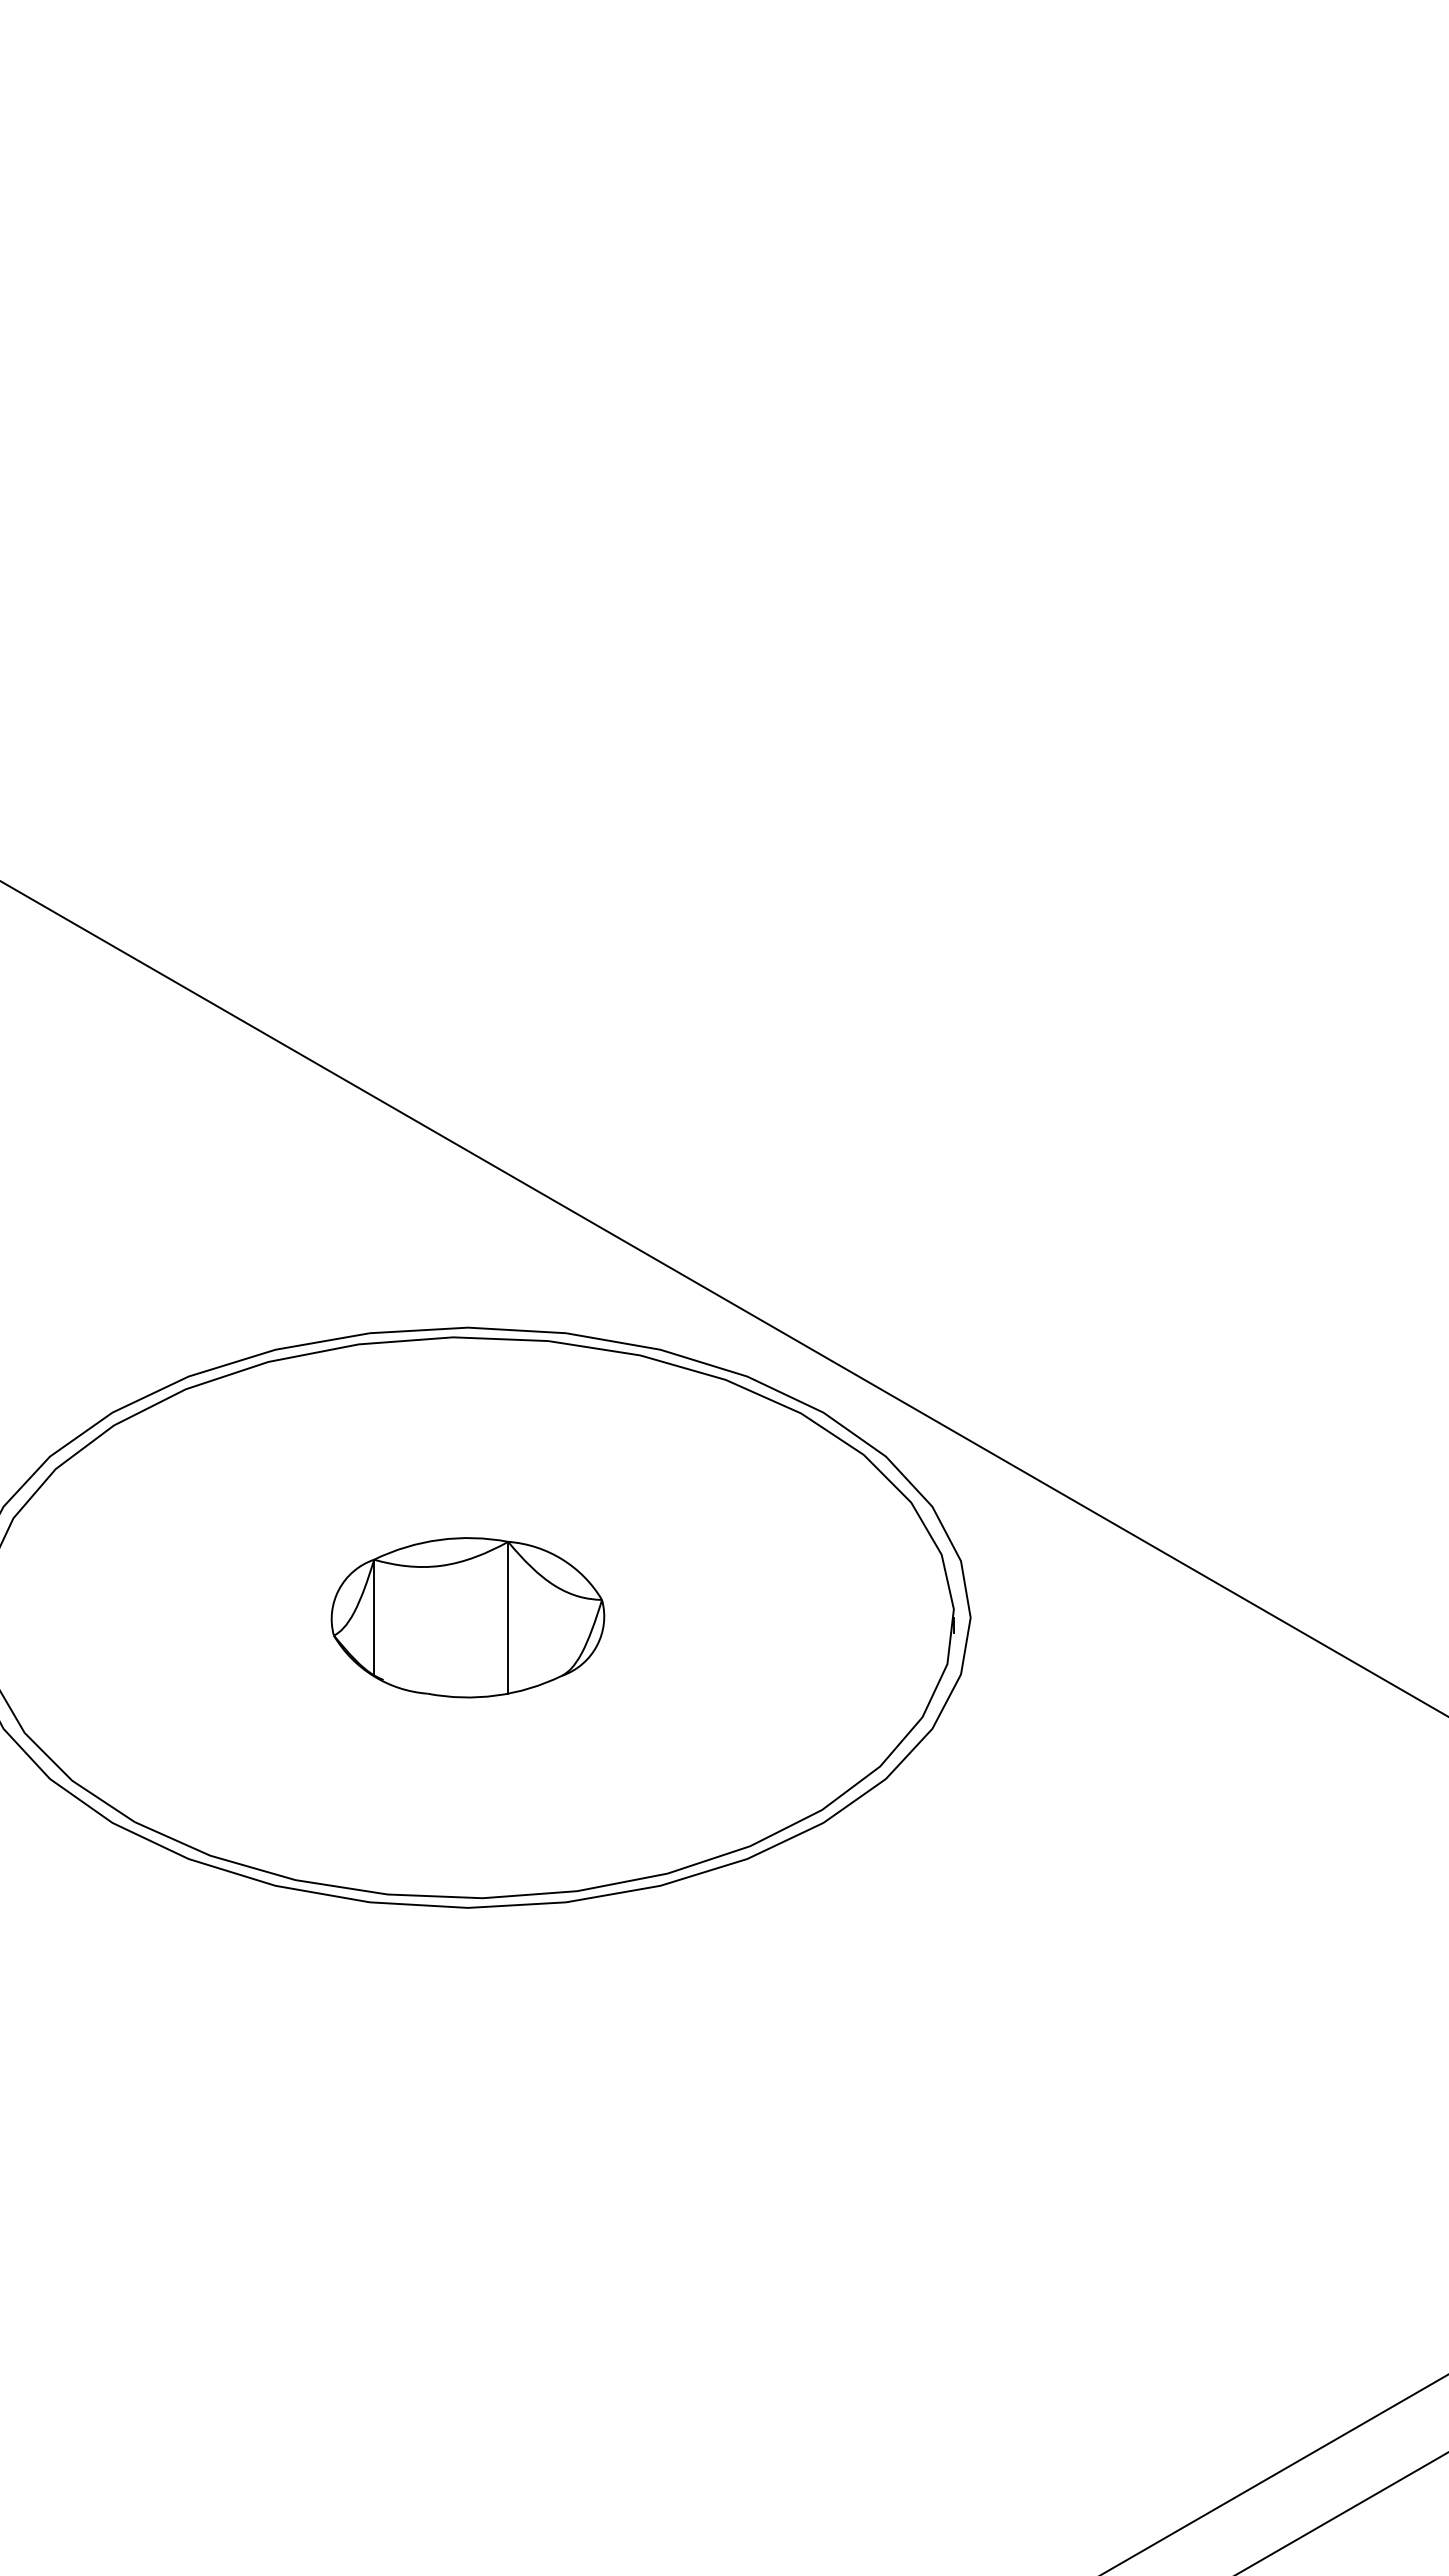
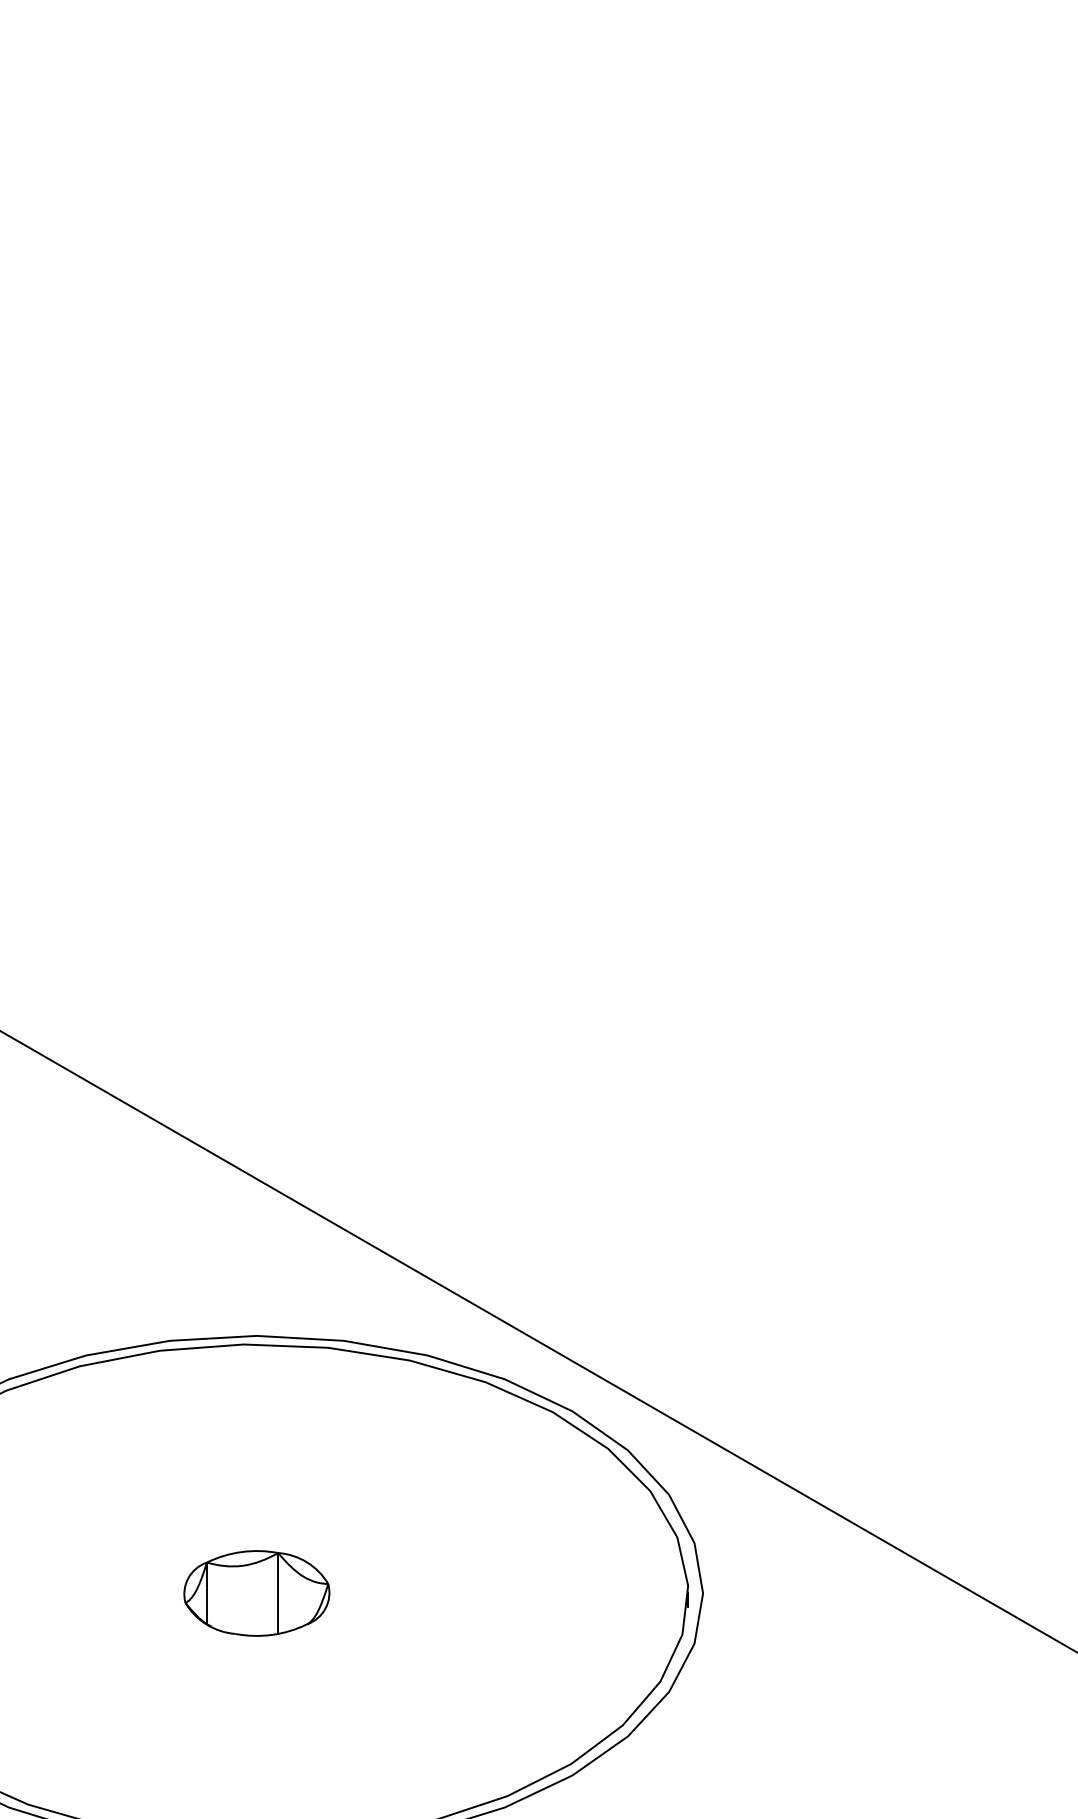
part: (467, 1617) -> (256, 1593), size x0.6

